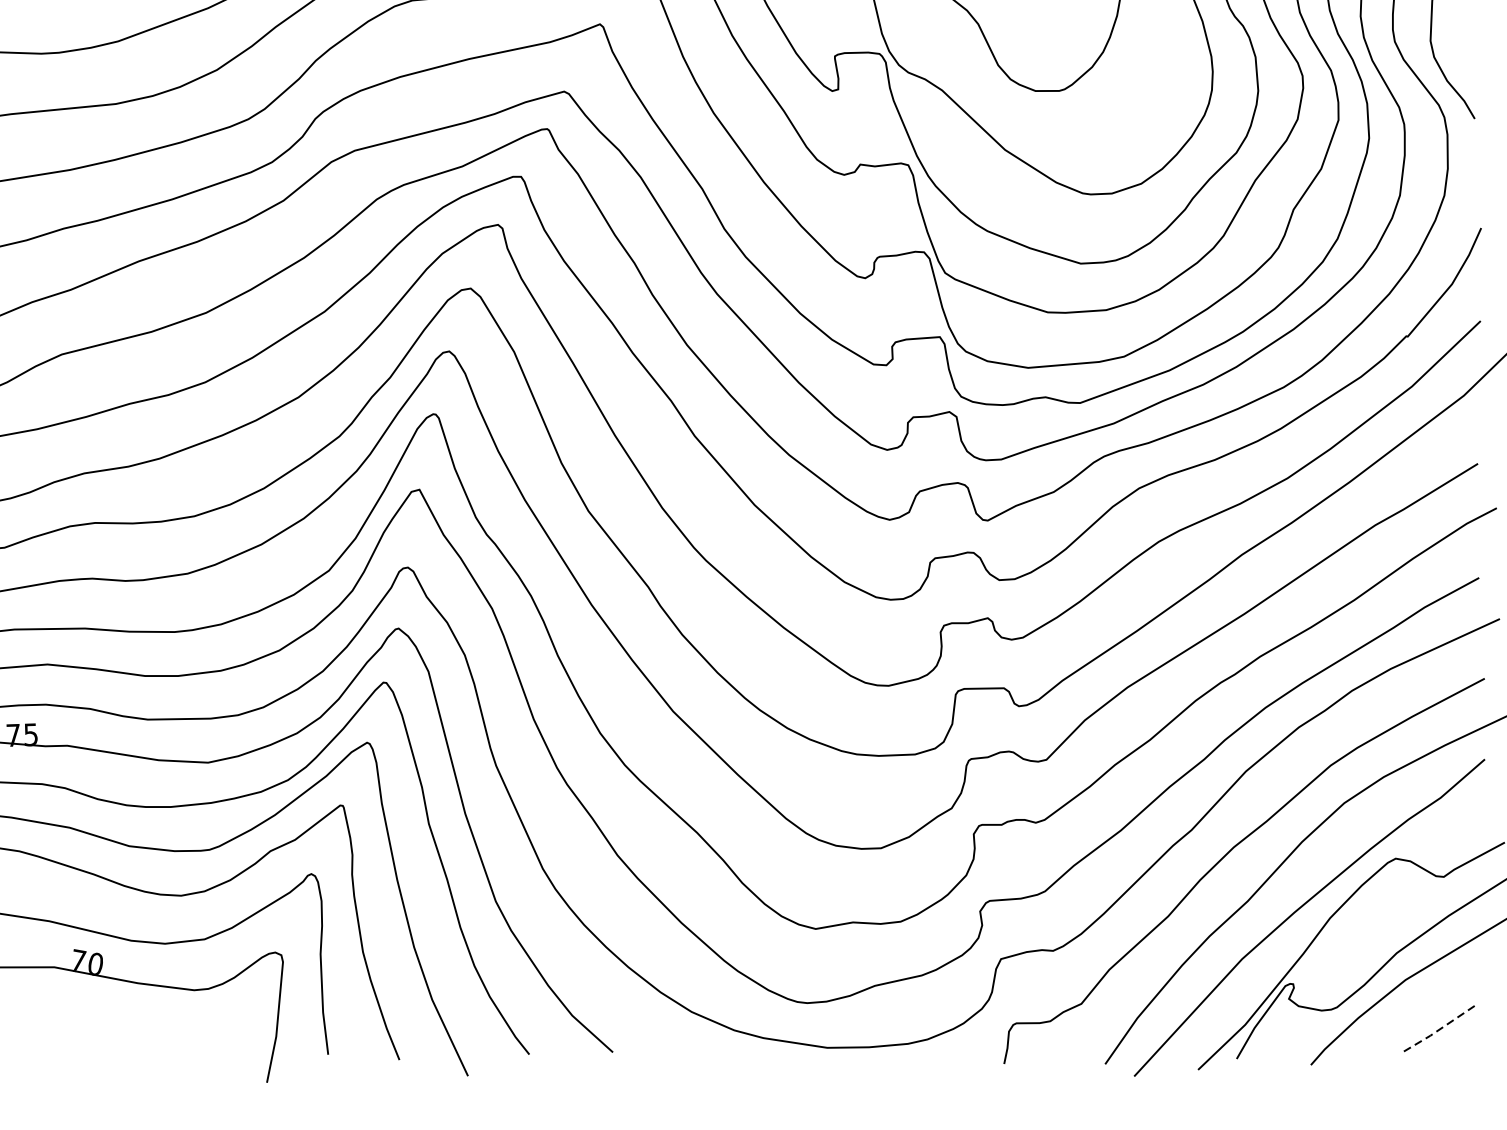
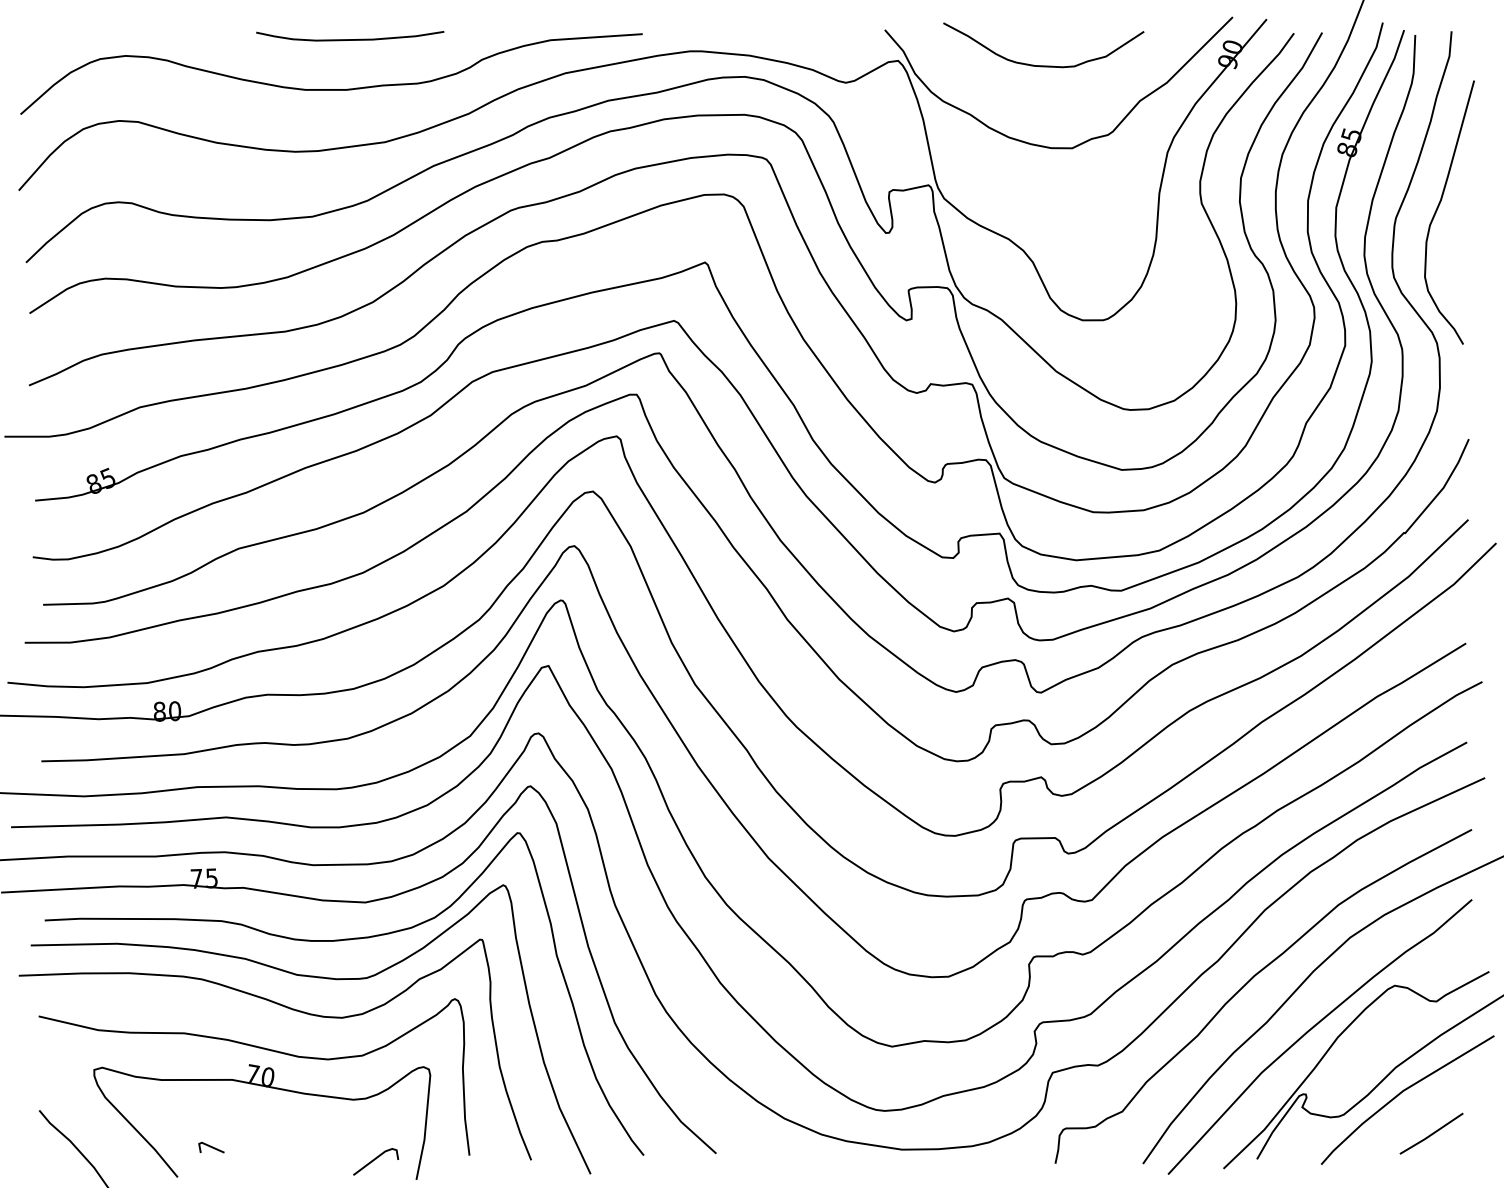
line: (1438, 1030) -> (1431, 1134), dashed -> solid
line: (30, 1045) -> (211, 1147), added
line: (220, 1059) -> (376, 1159), added

